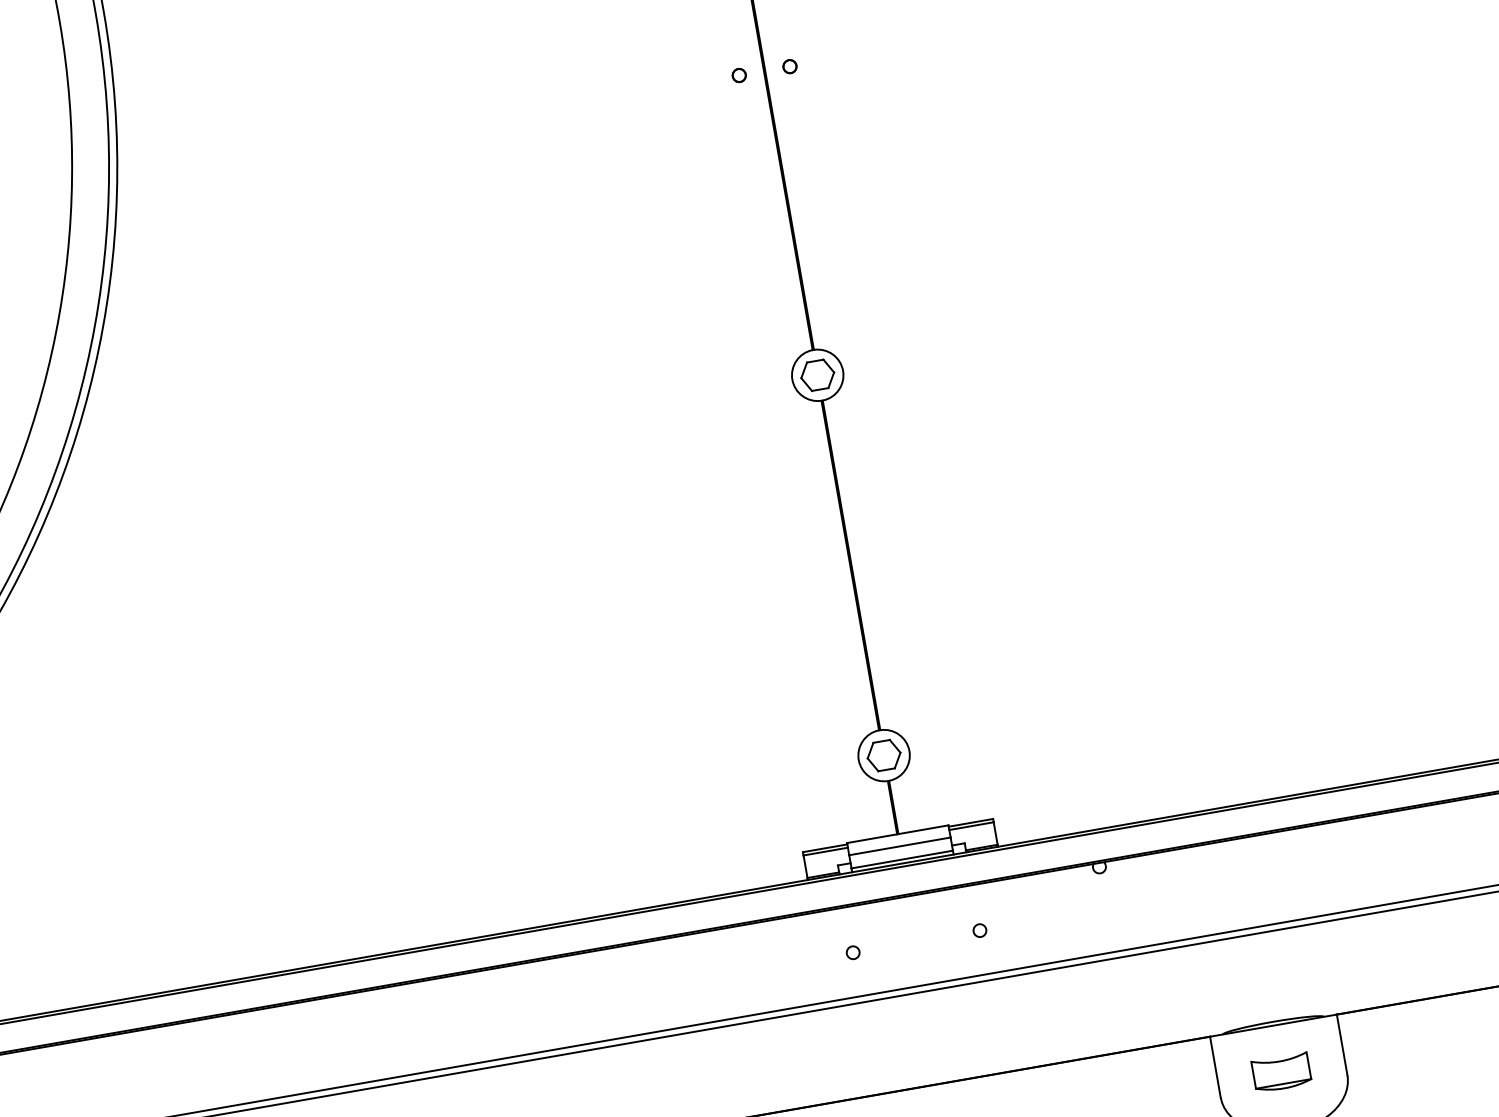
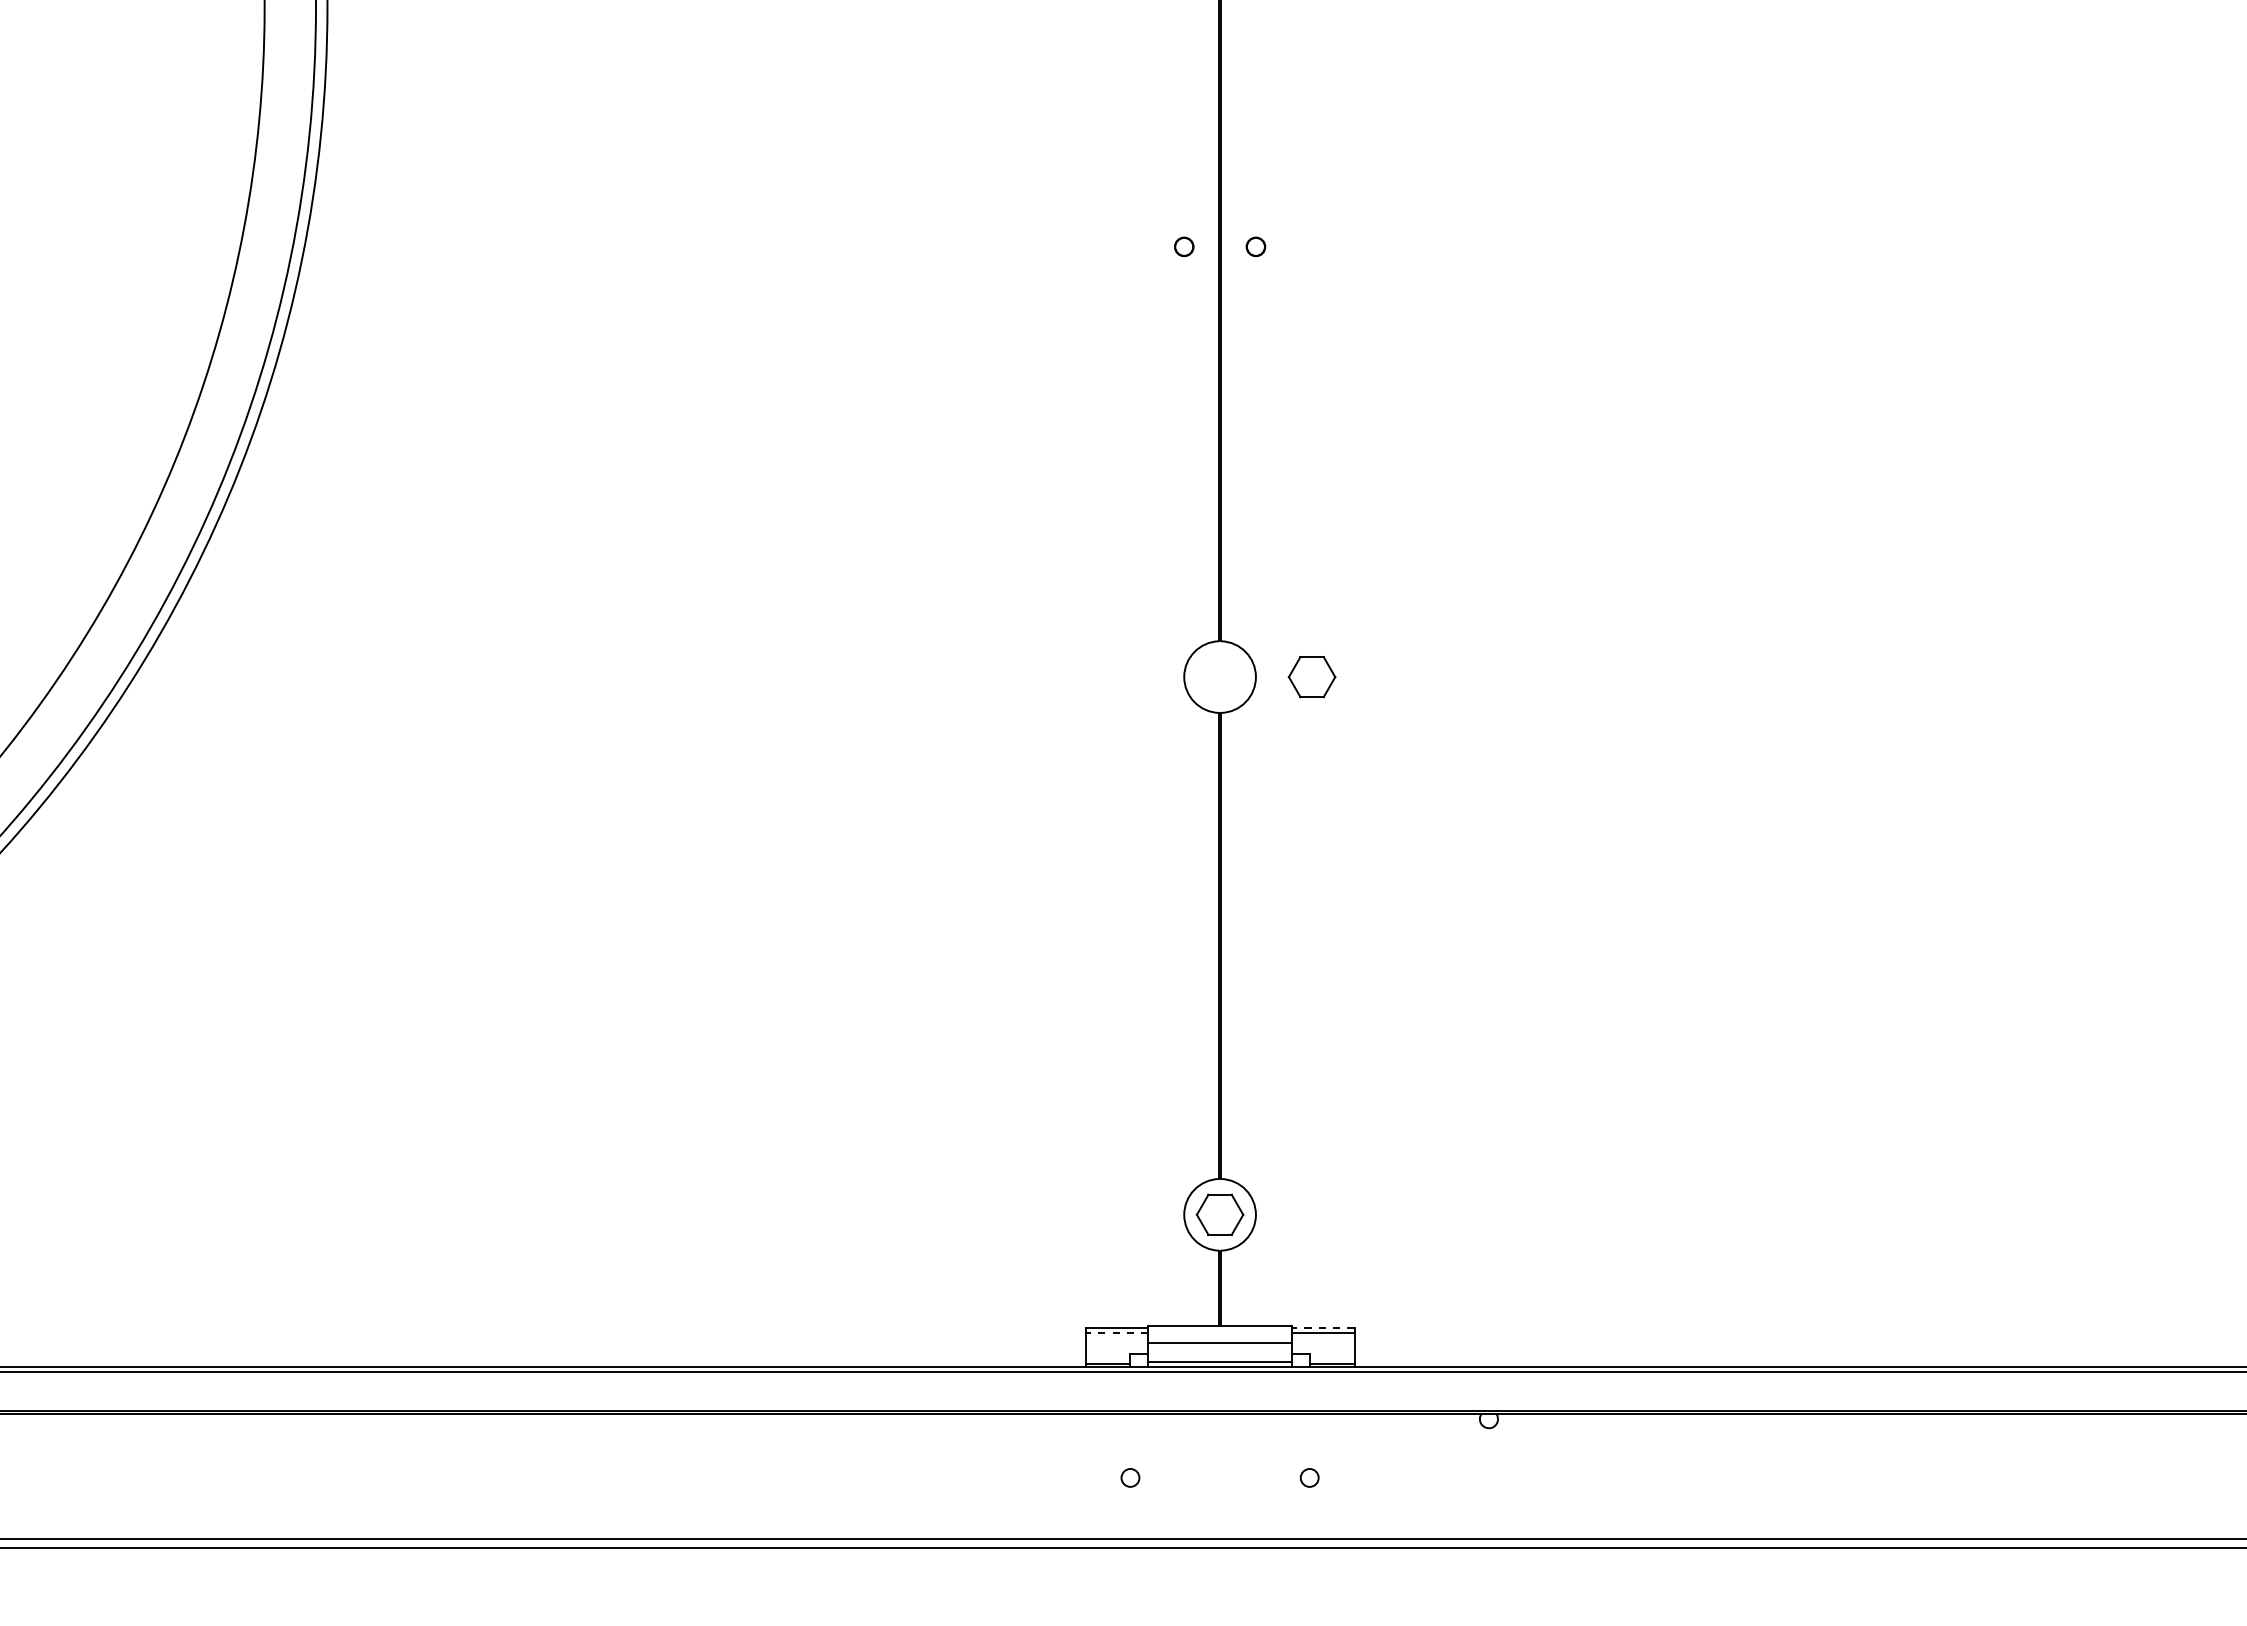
part: (817, 375) -> (1311, 677), moved
line: (970, 822) -> (1322, 1327), solid -> dashed
line: (825, 851) -> (1116, 1332), solid -> dashed

